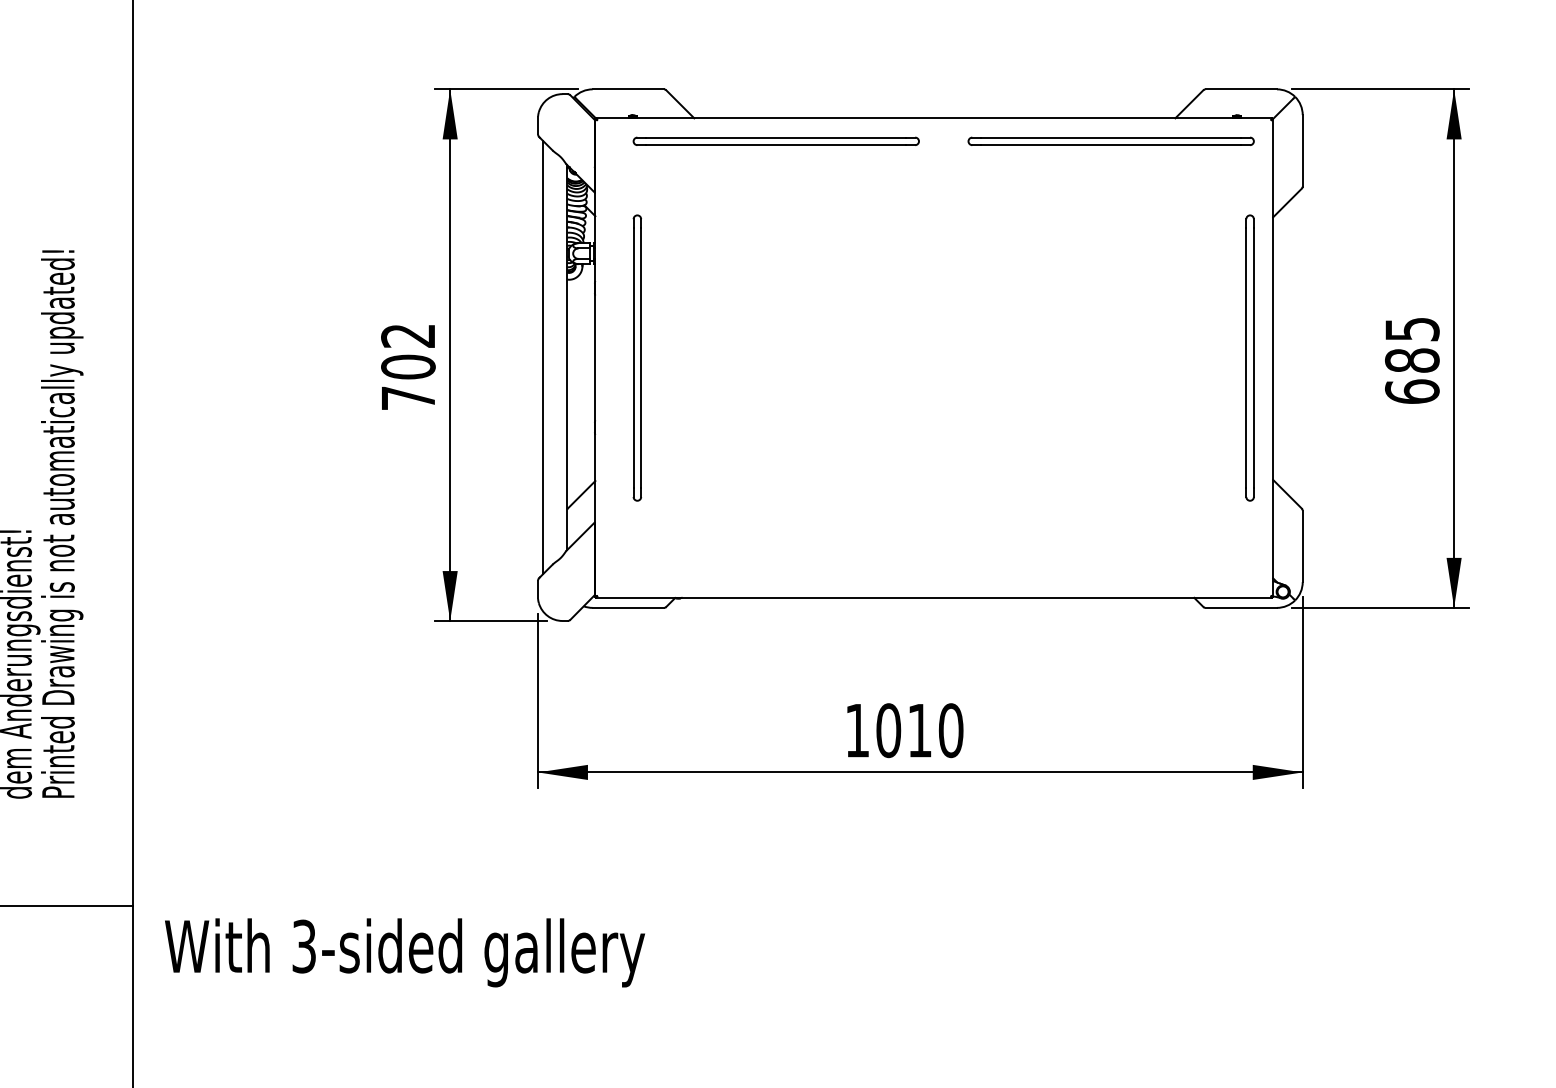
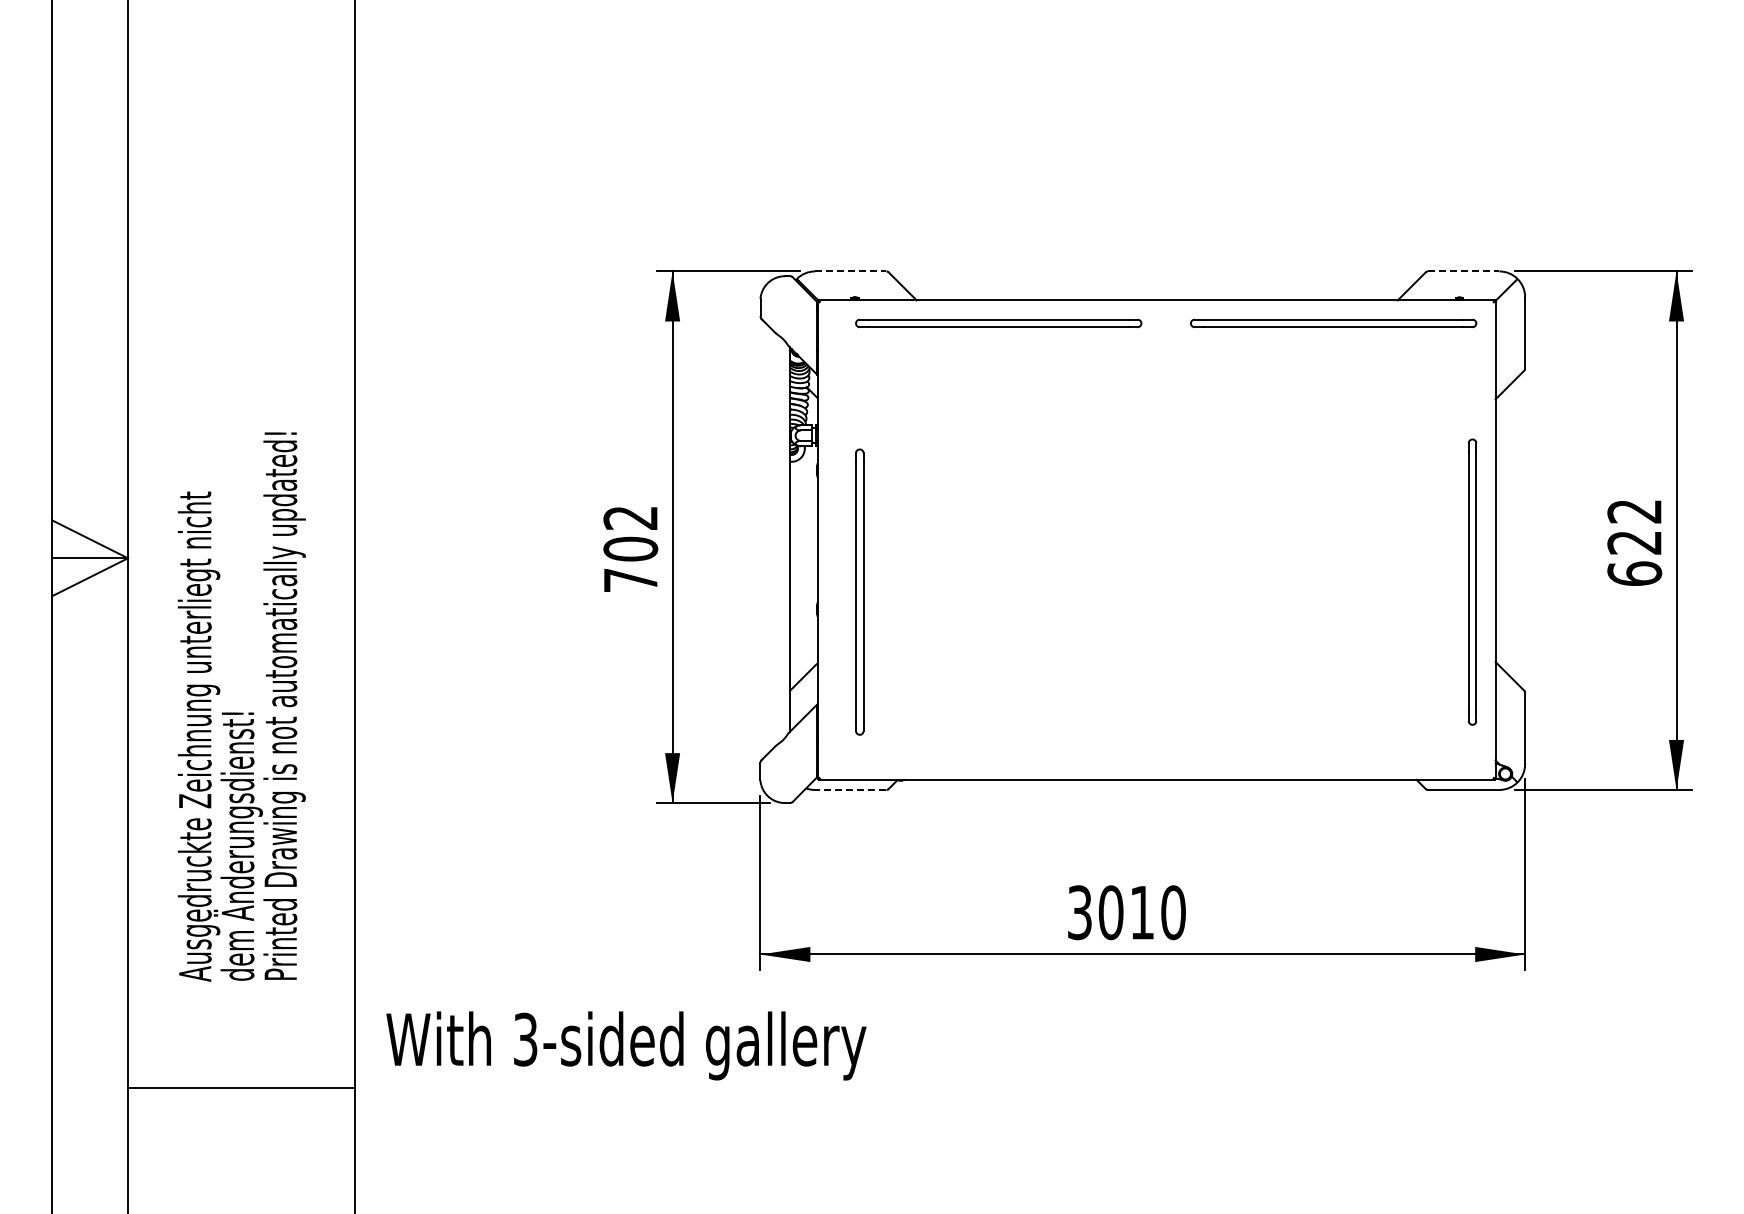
line: (628, 89) -> (850, 271), solid -> dashed
line: (1241, 89) -> (1463, 271), solid -> dashed
text: (1412, 345) -> (1634, 527), 685 -> 622
line: (543, 357) -> (765, 539), removed
part: (637, 357) -> (859, 591), moved
part: (1250, 357) -> (1472, 581), moved
line: (628, 607) -> (850, 789), solid -> dashed
text: (857, 730) -> (1079, 912), 1010 -> 3010
text: (405, 952) -> (626, 1045), moved

